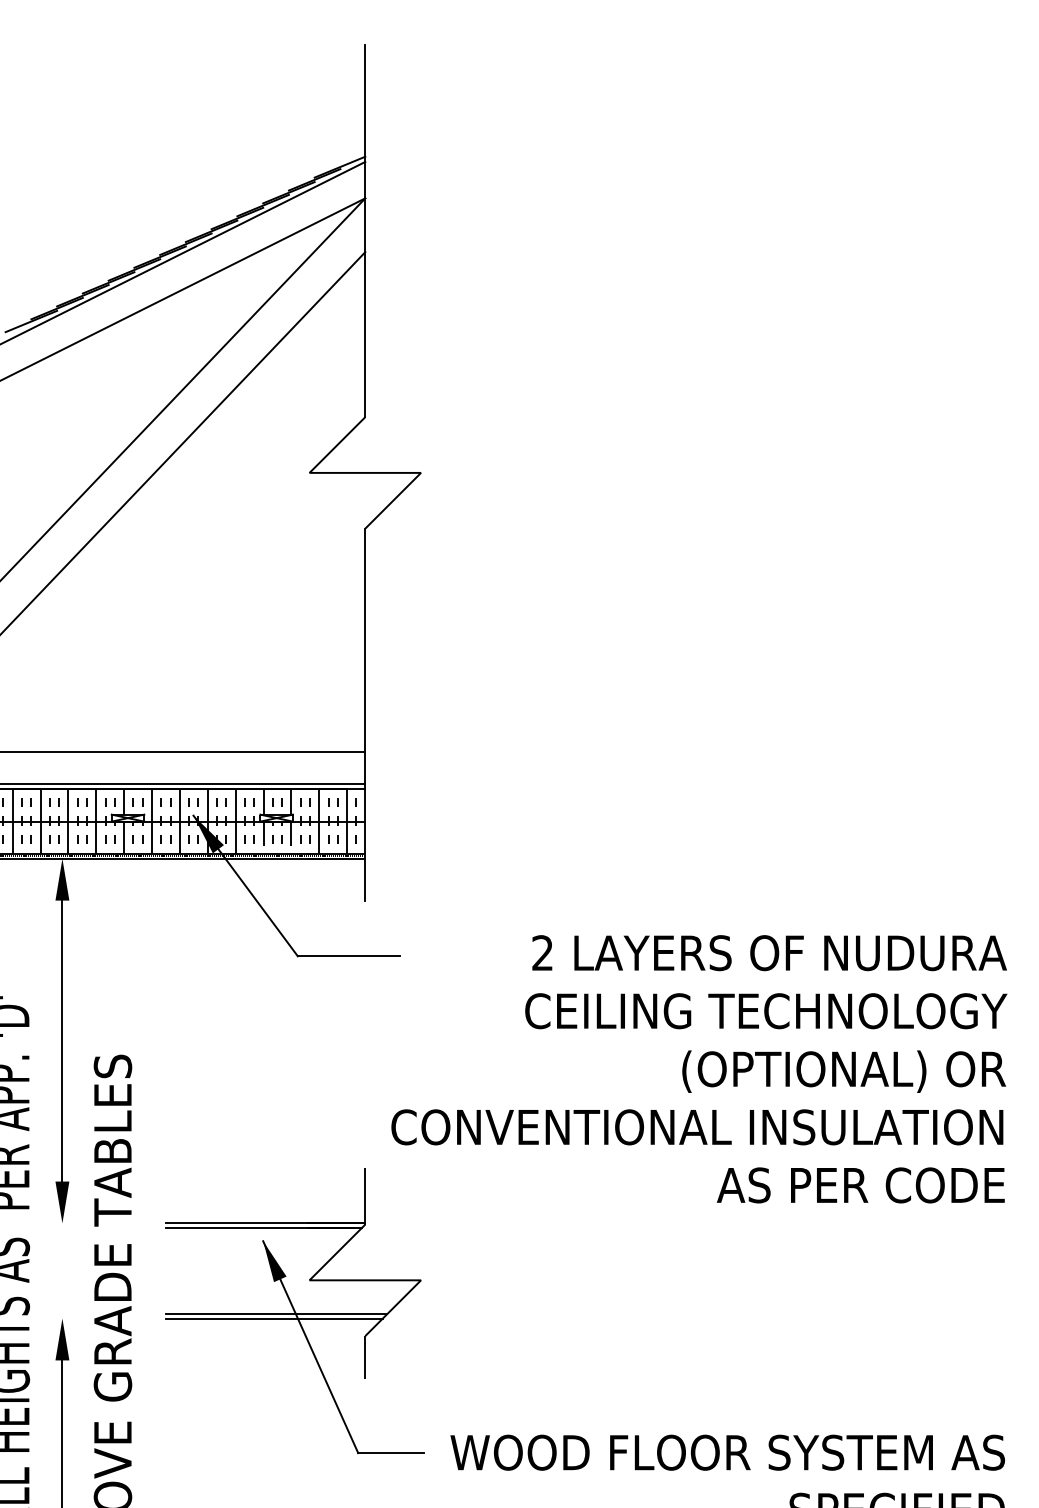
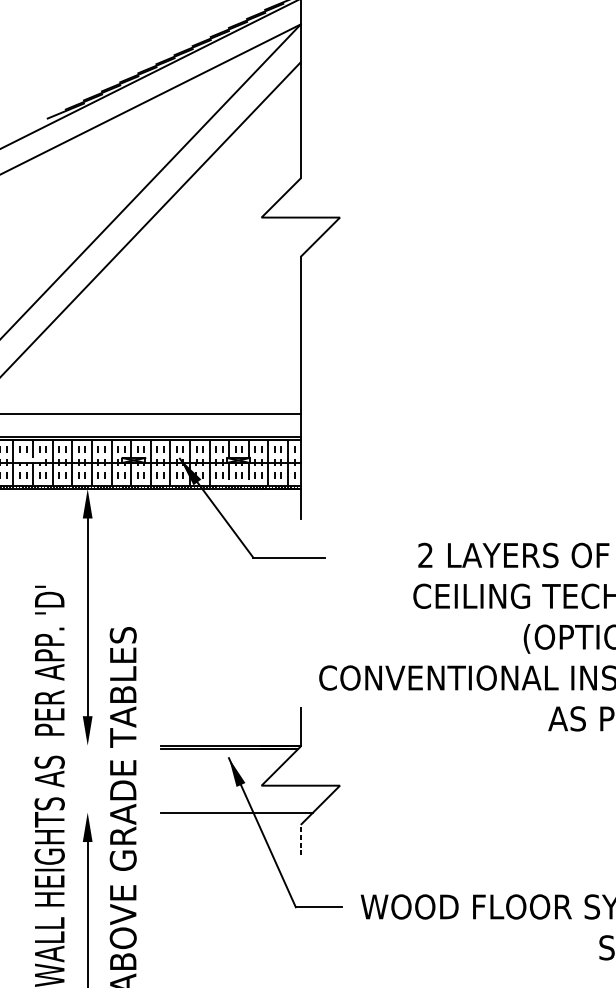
line: (276, 1313) -> (238, 809), removed
line: (365, 1357) -> (300, 839), solid -> dashed

